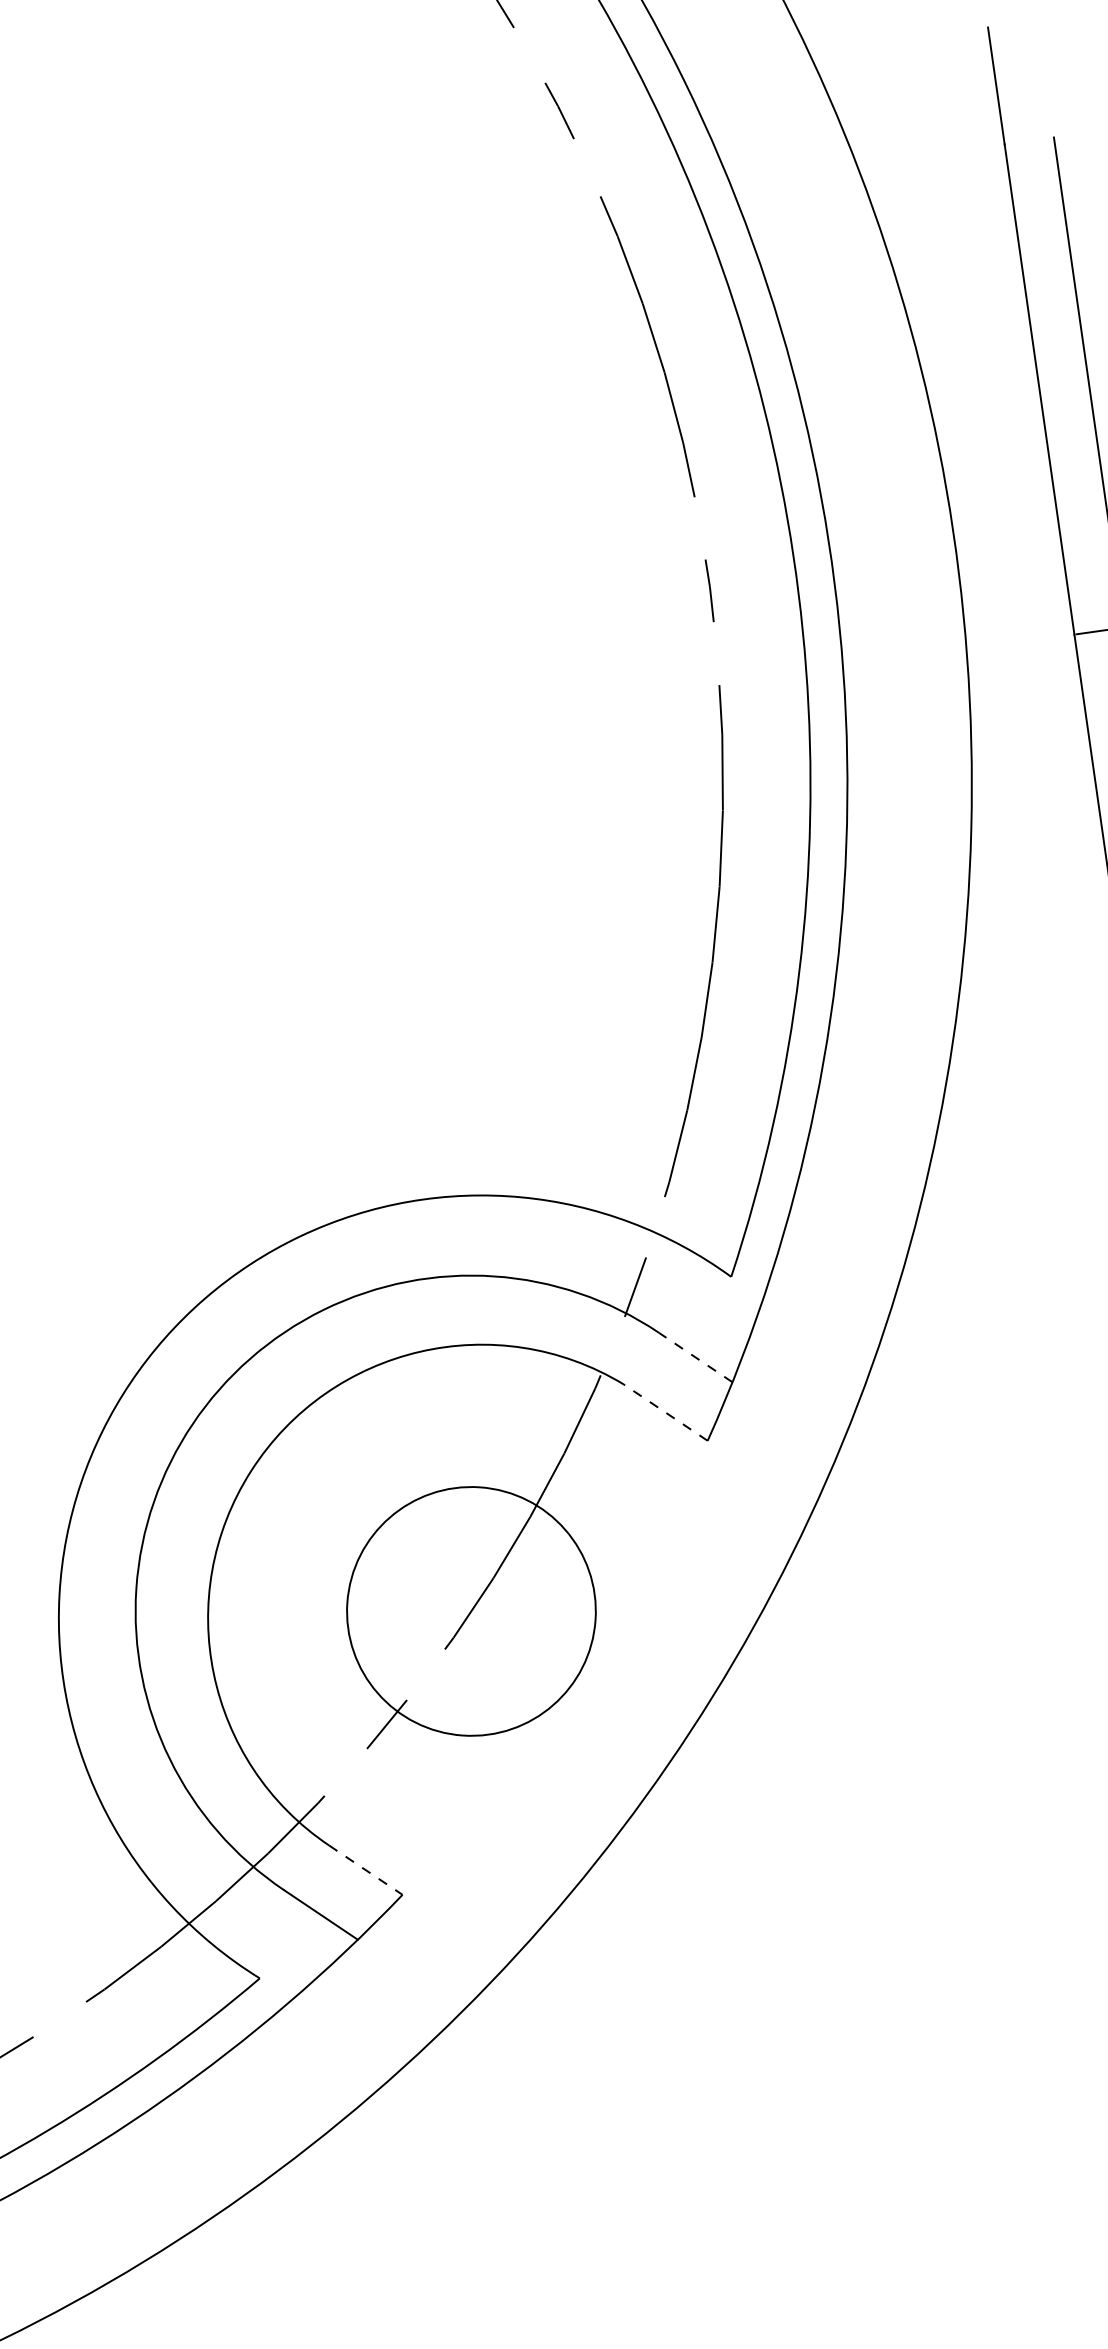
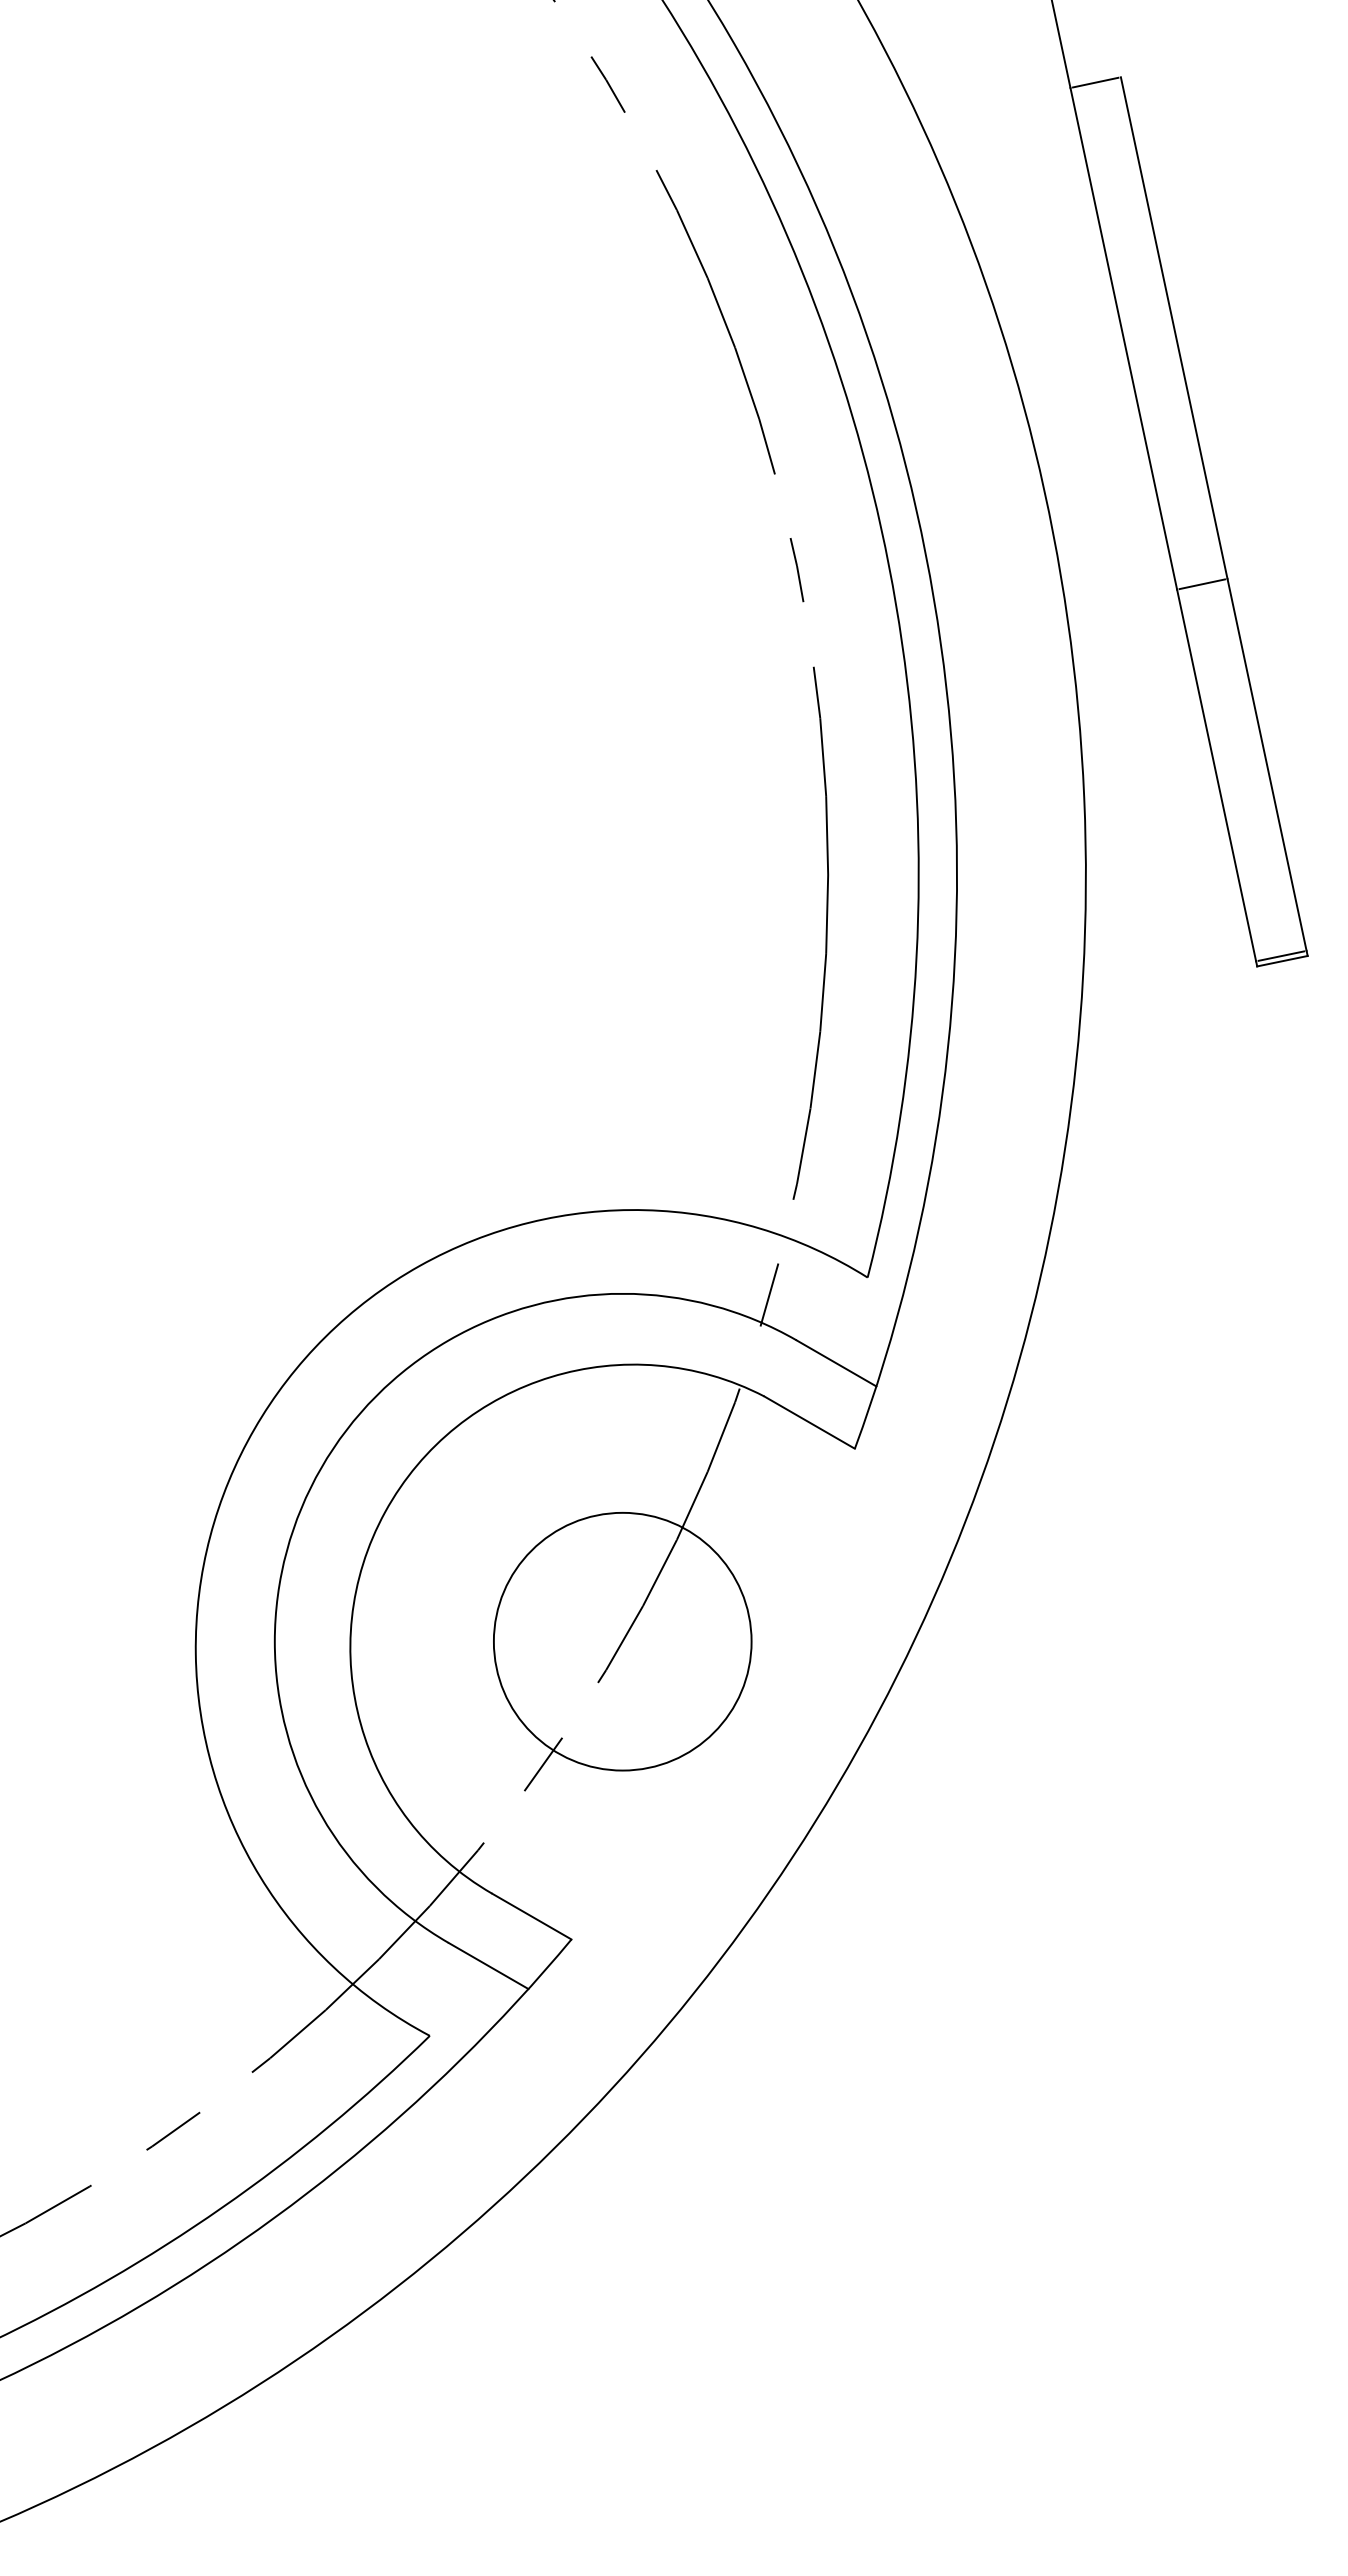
line: (1029, 140) -> (1095, 82), added
line: (695, 1357) -> (836, 1363), dashed -> solid
line: (665, 1412) -> (809, 1422), dashed -> solid
line: (365, 1870) -> (531, 1916), dashed -> solid

